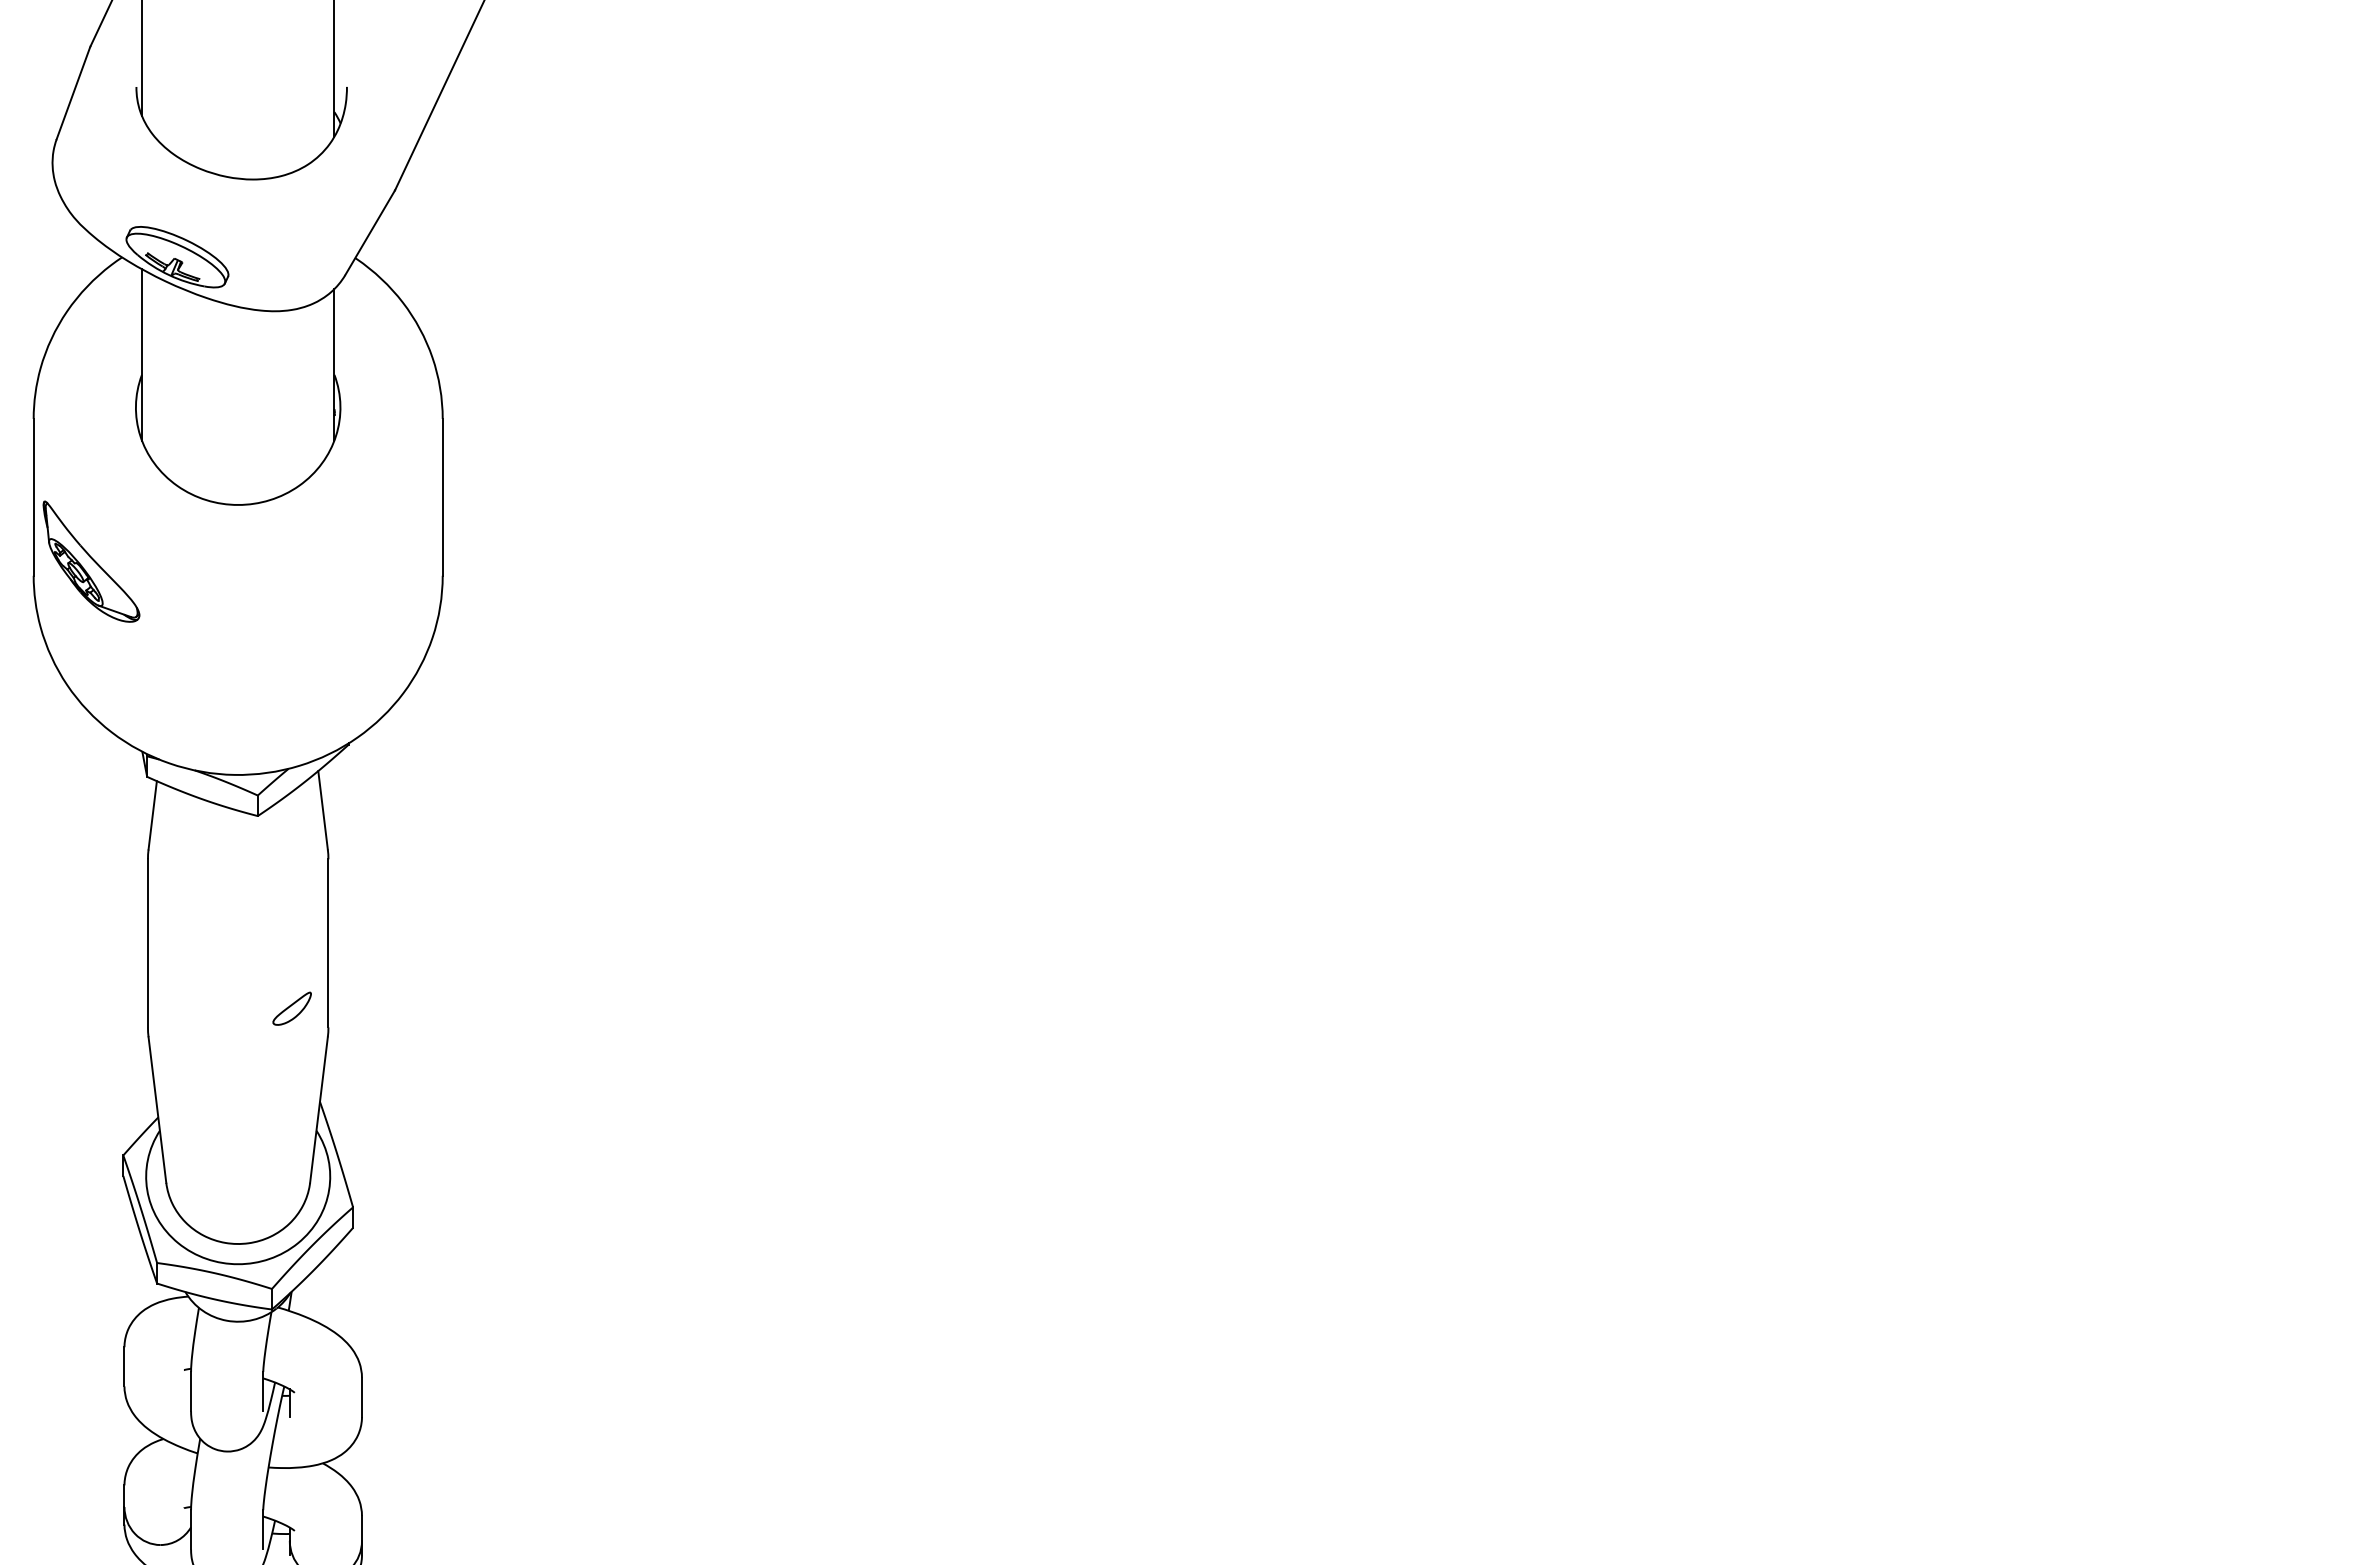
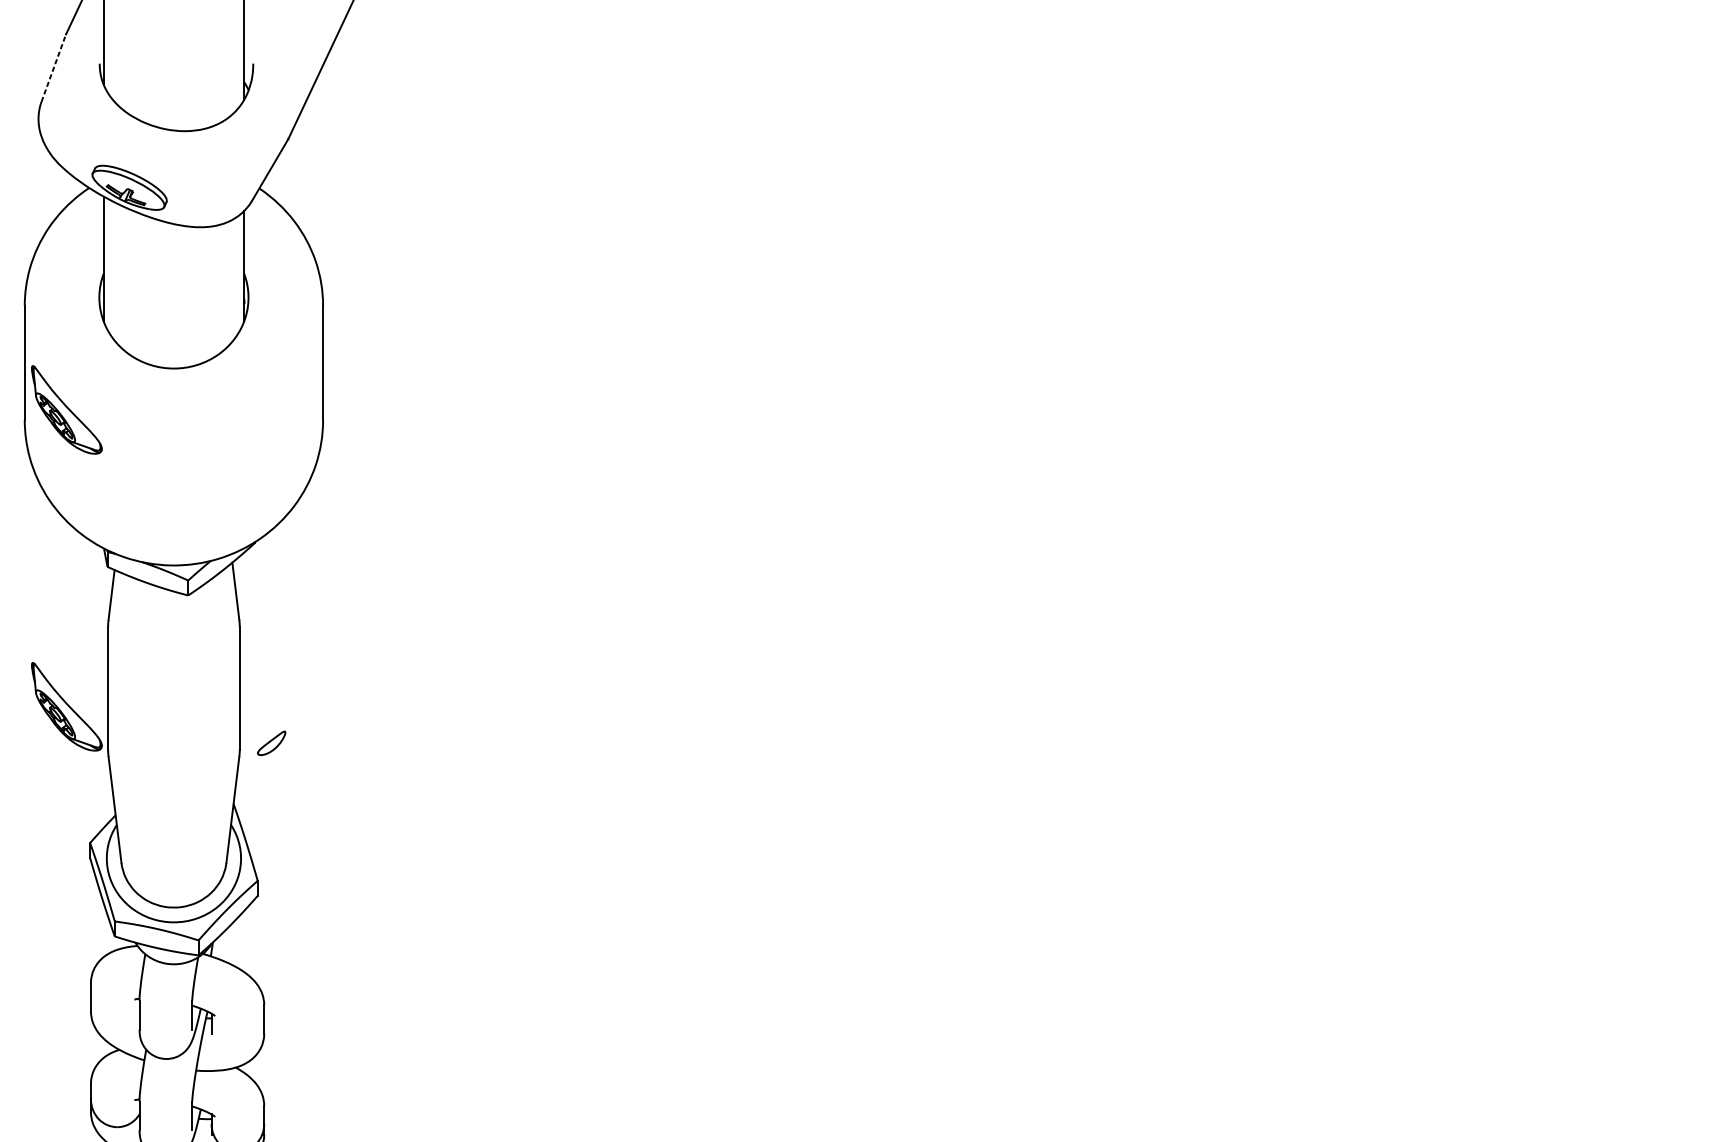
line: (73, 93) -> (53, 68), solid -> dashed
part: (91, 968) -> (66, 706), added
part: (291, 1008) -> (271, 743), moved

